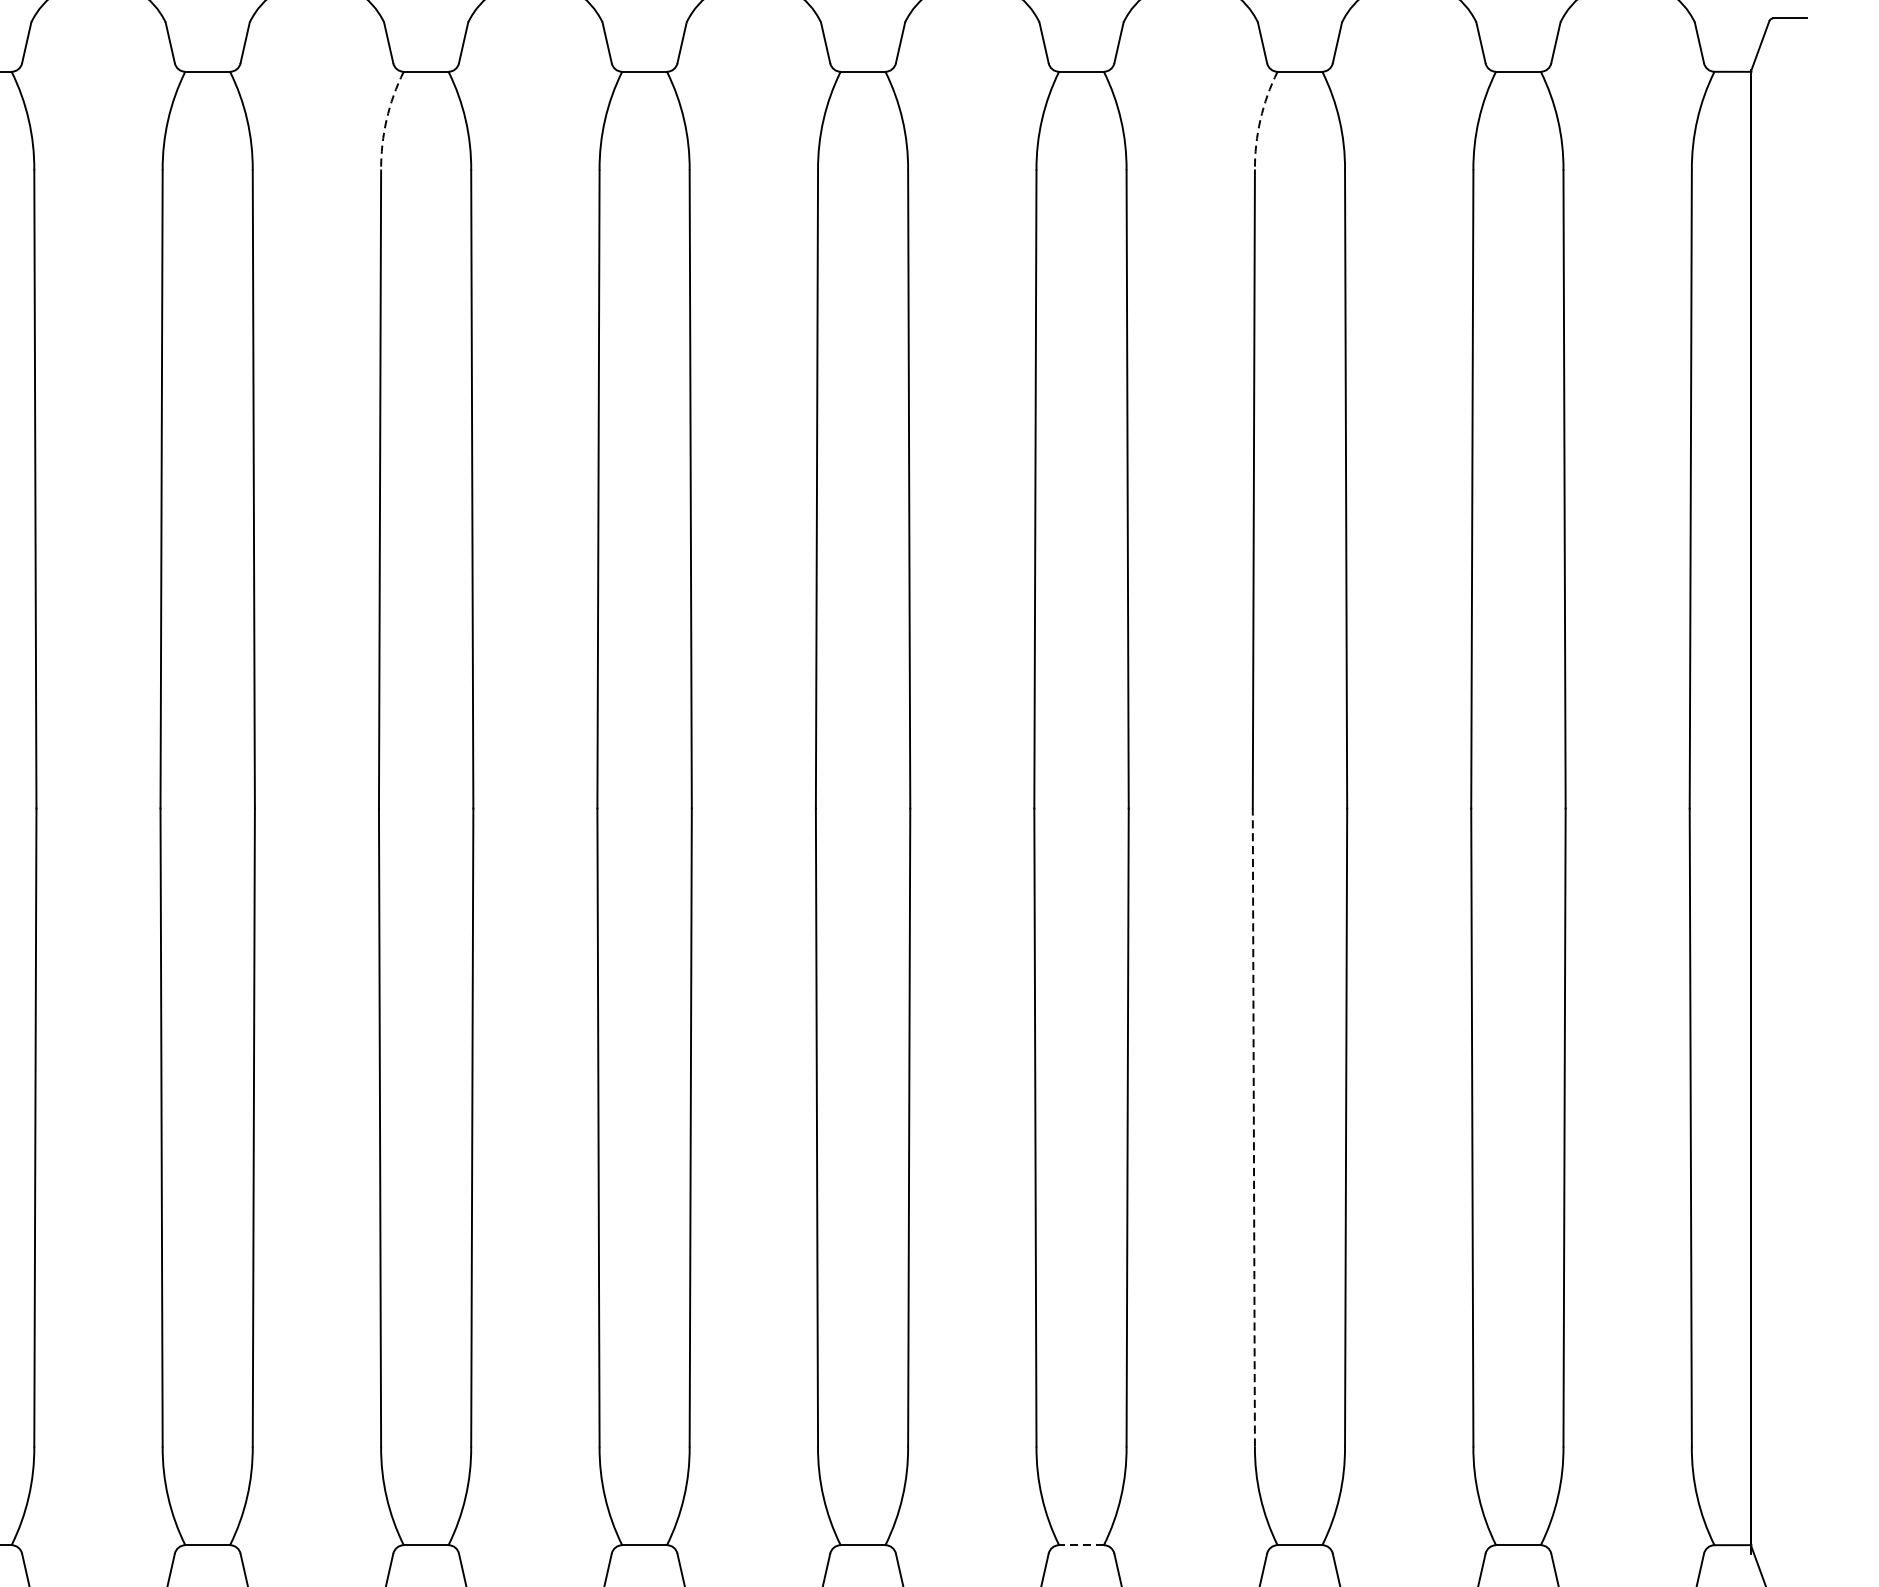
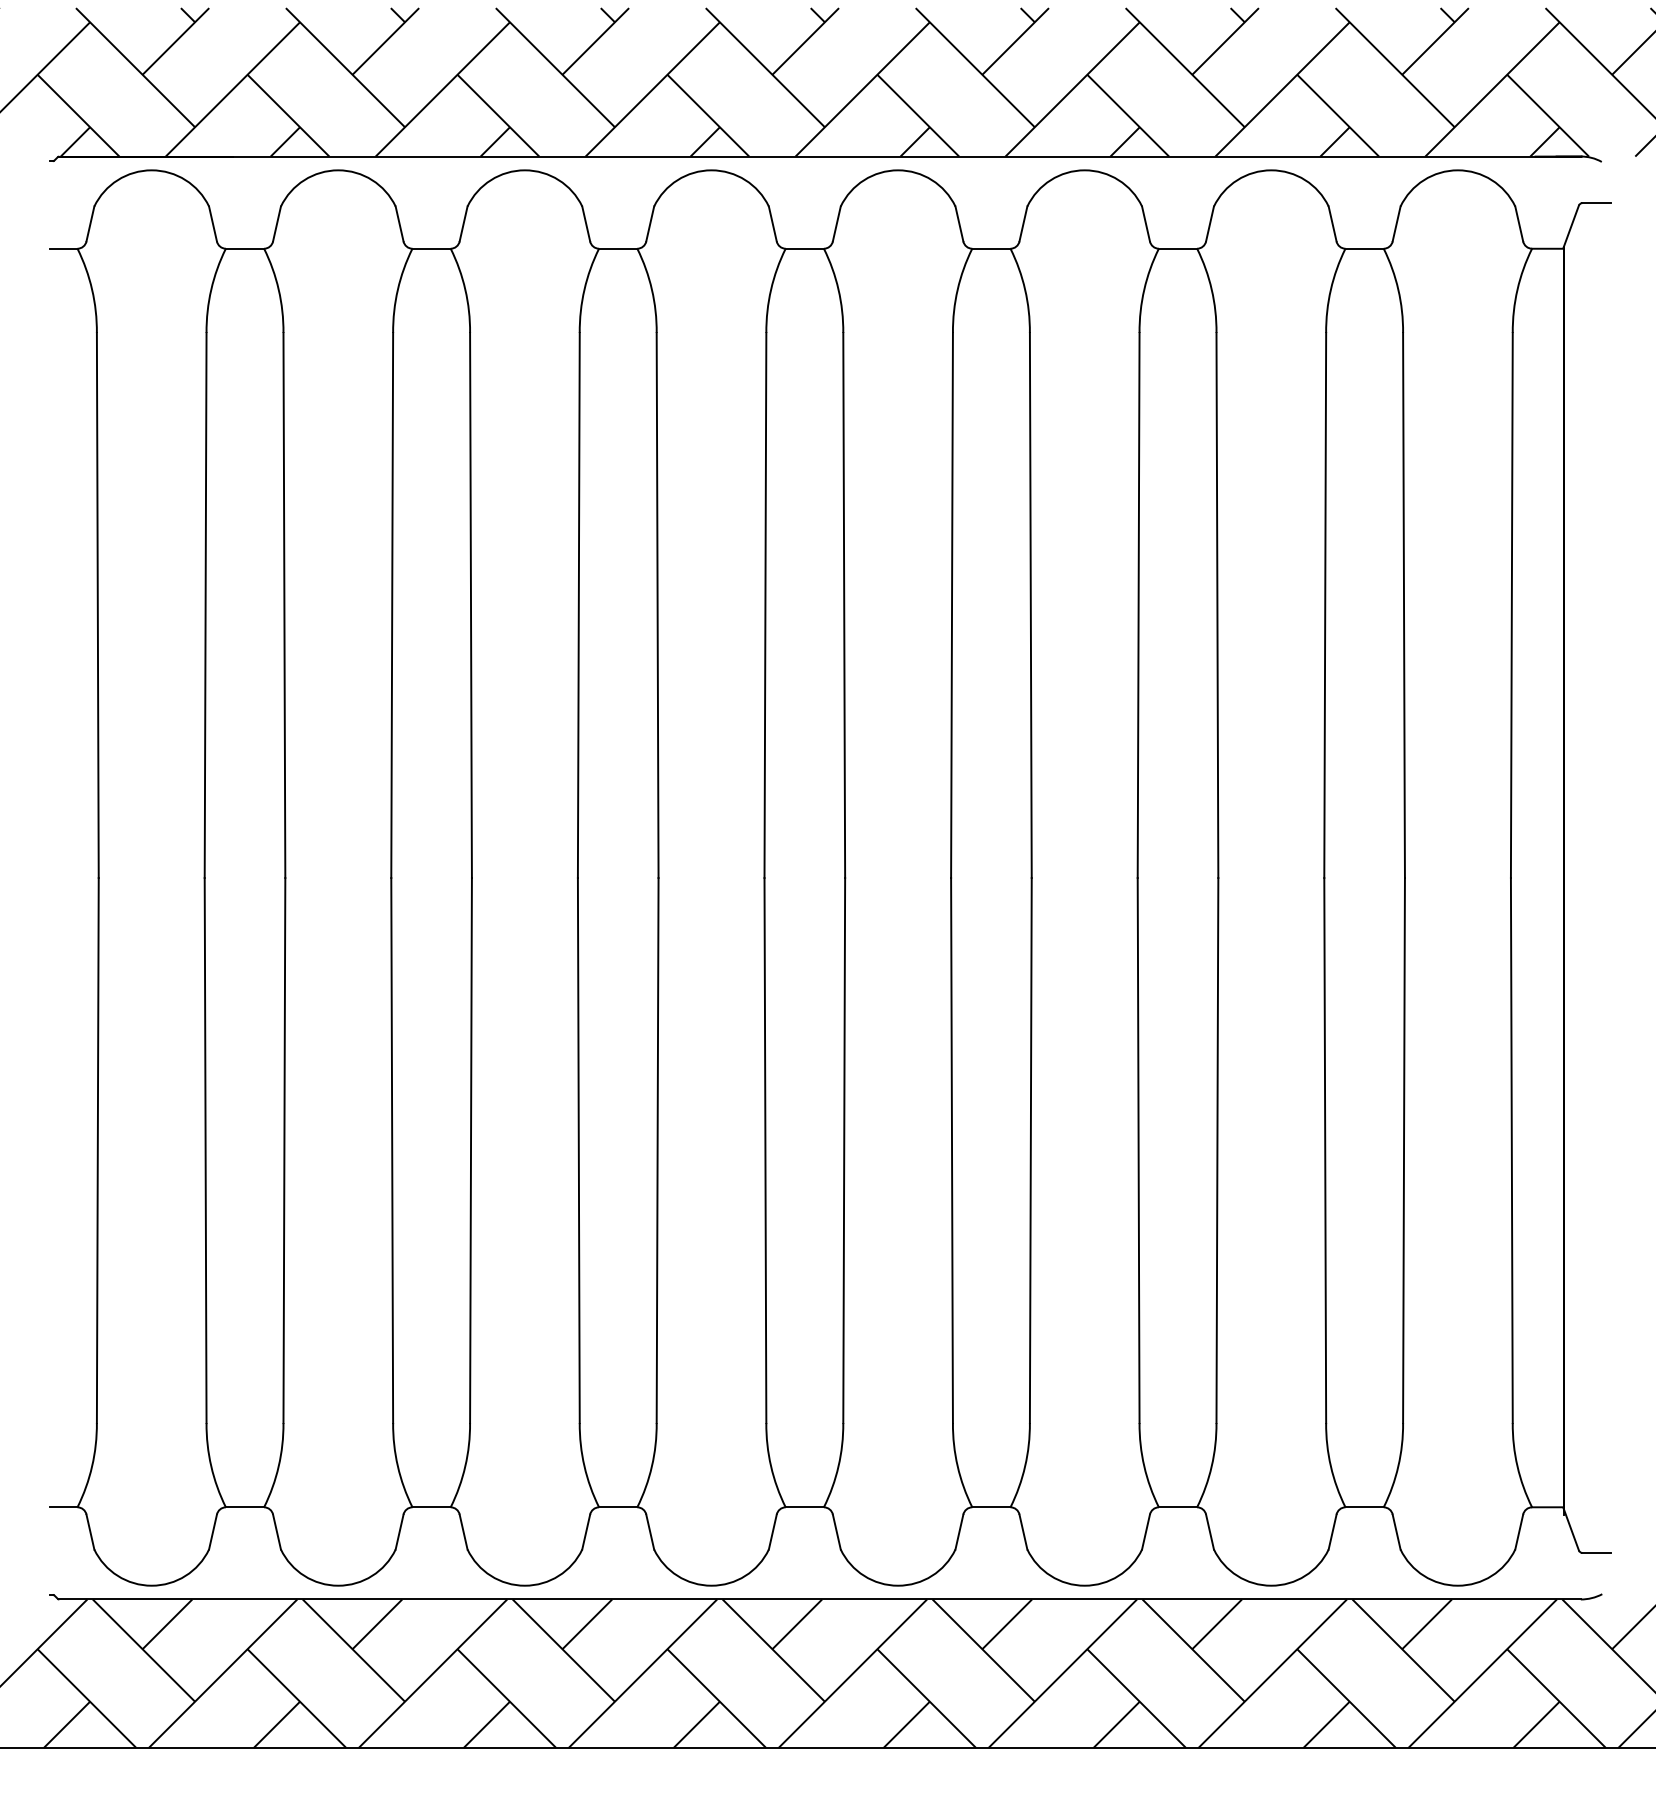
arc: (386, 119) -> (397, 289), dashed -> solid
arc: (1260, 119) -> (1144, 289), dashed -> solid
line: (1253, 1127) -> (1138, 1150), dashed -> solid
line: (1080, 1545) -> (990, 1507), dashed -> solid

